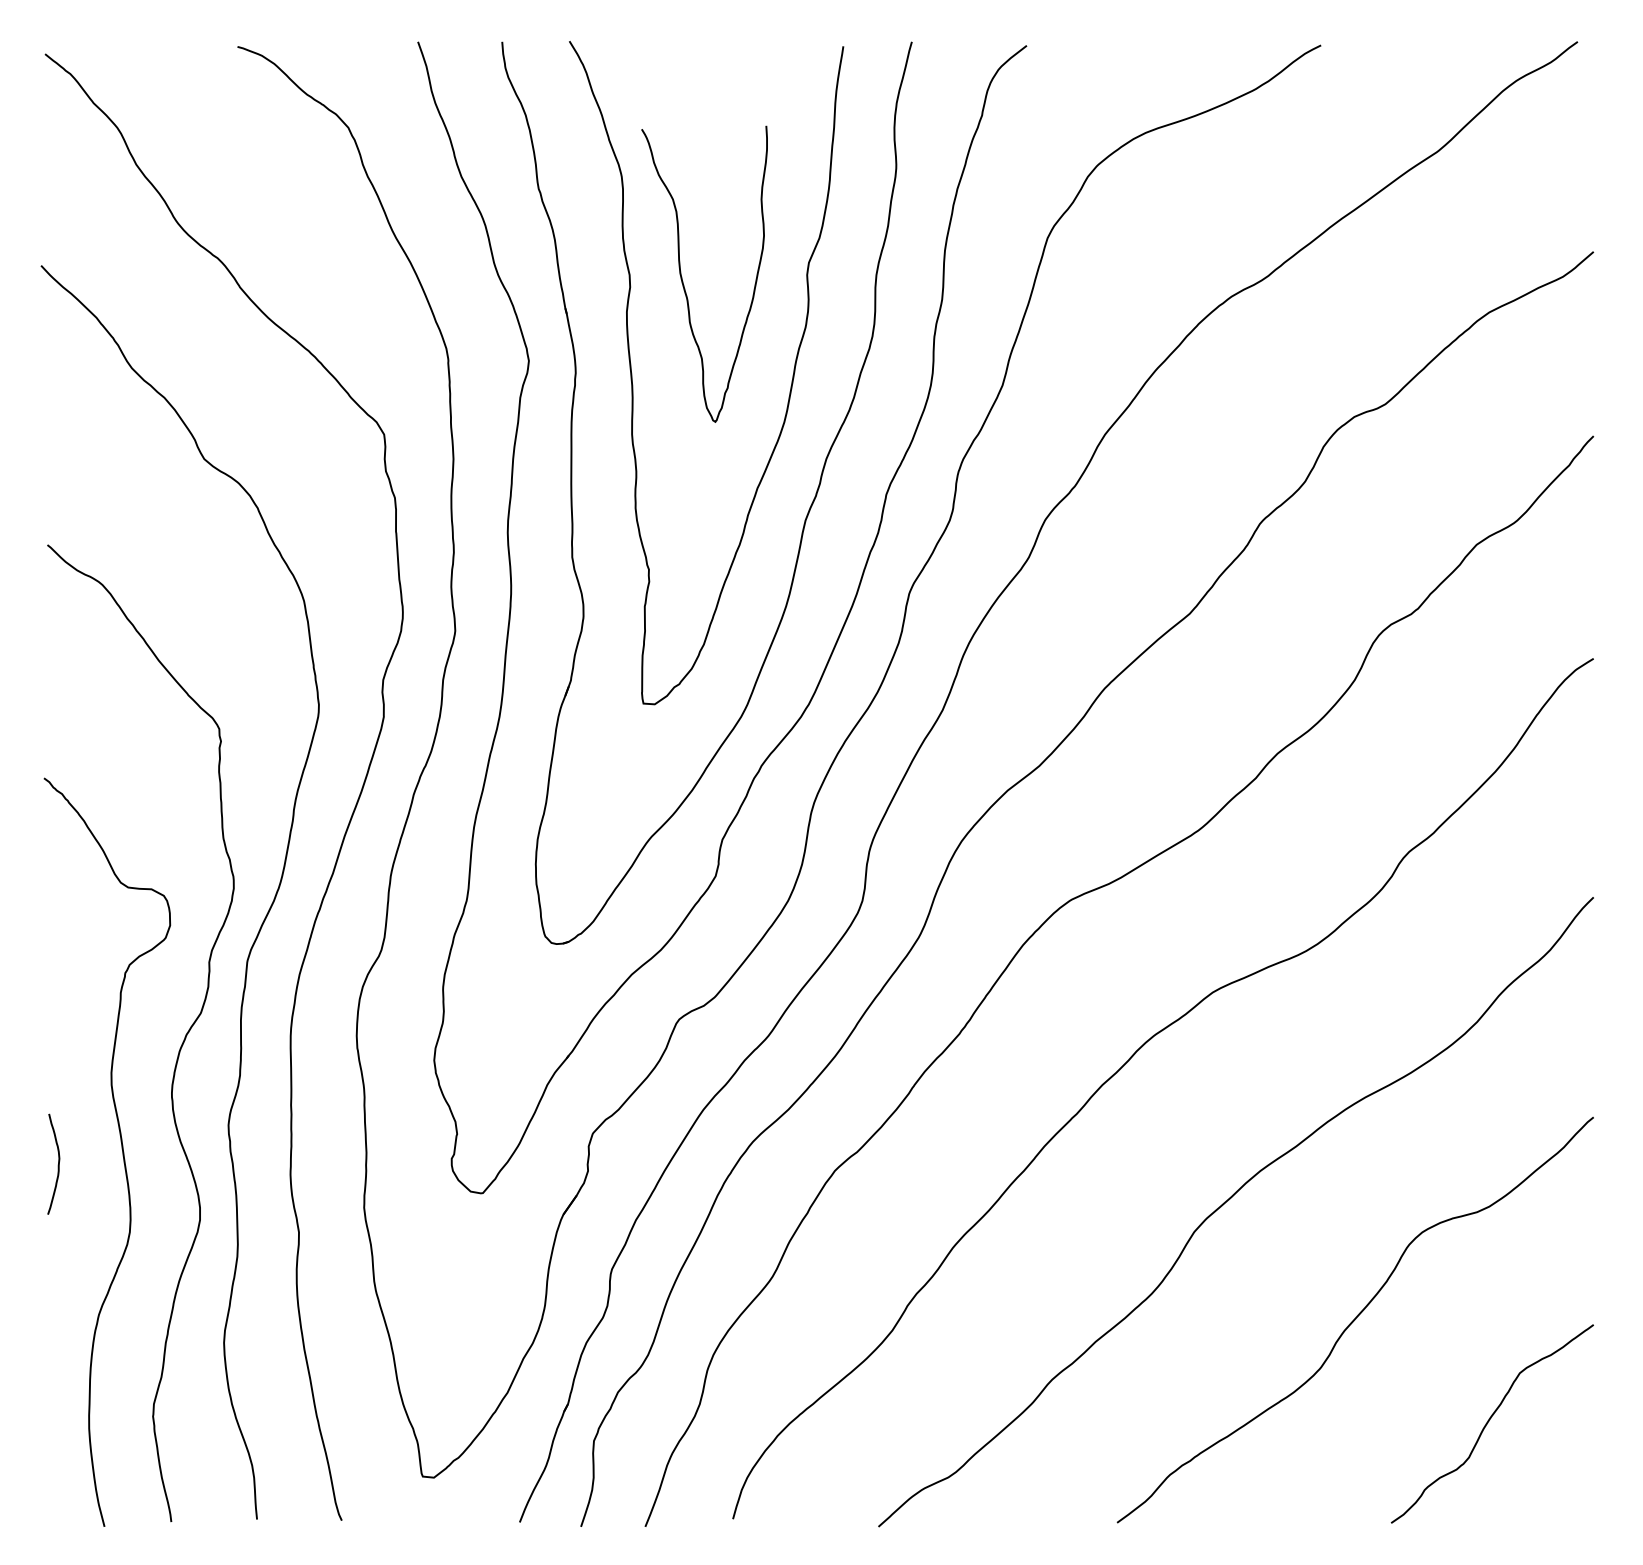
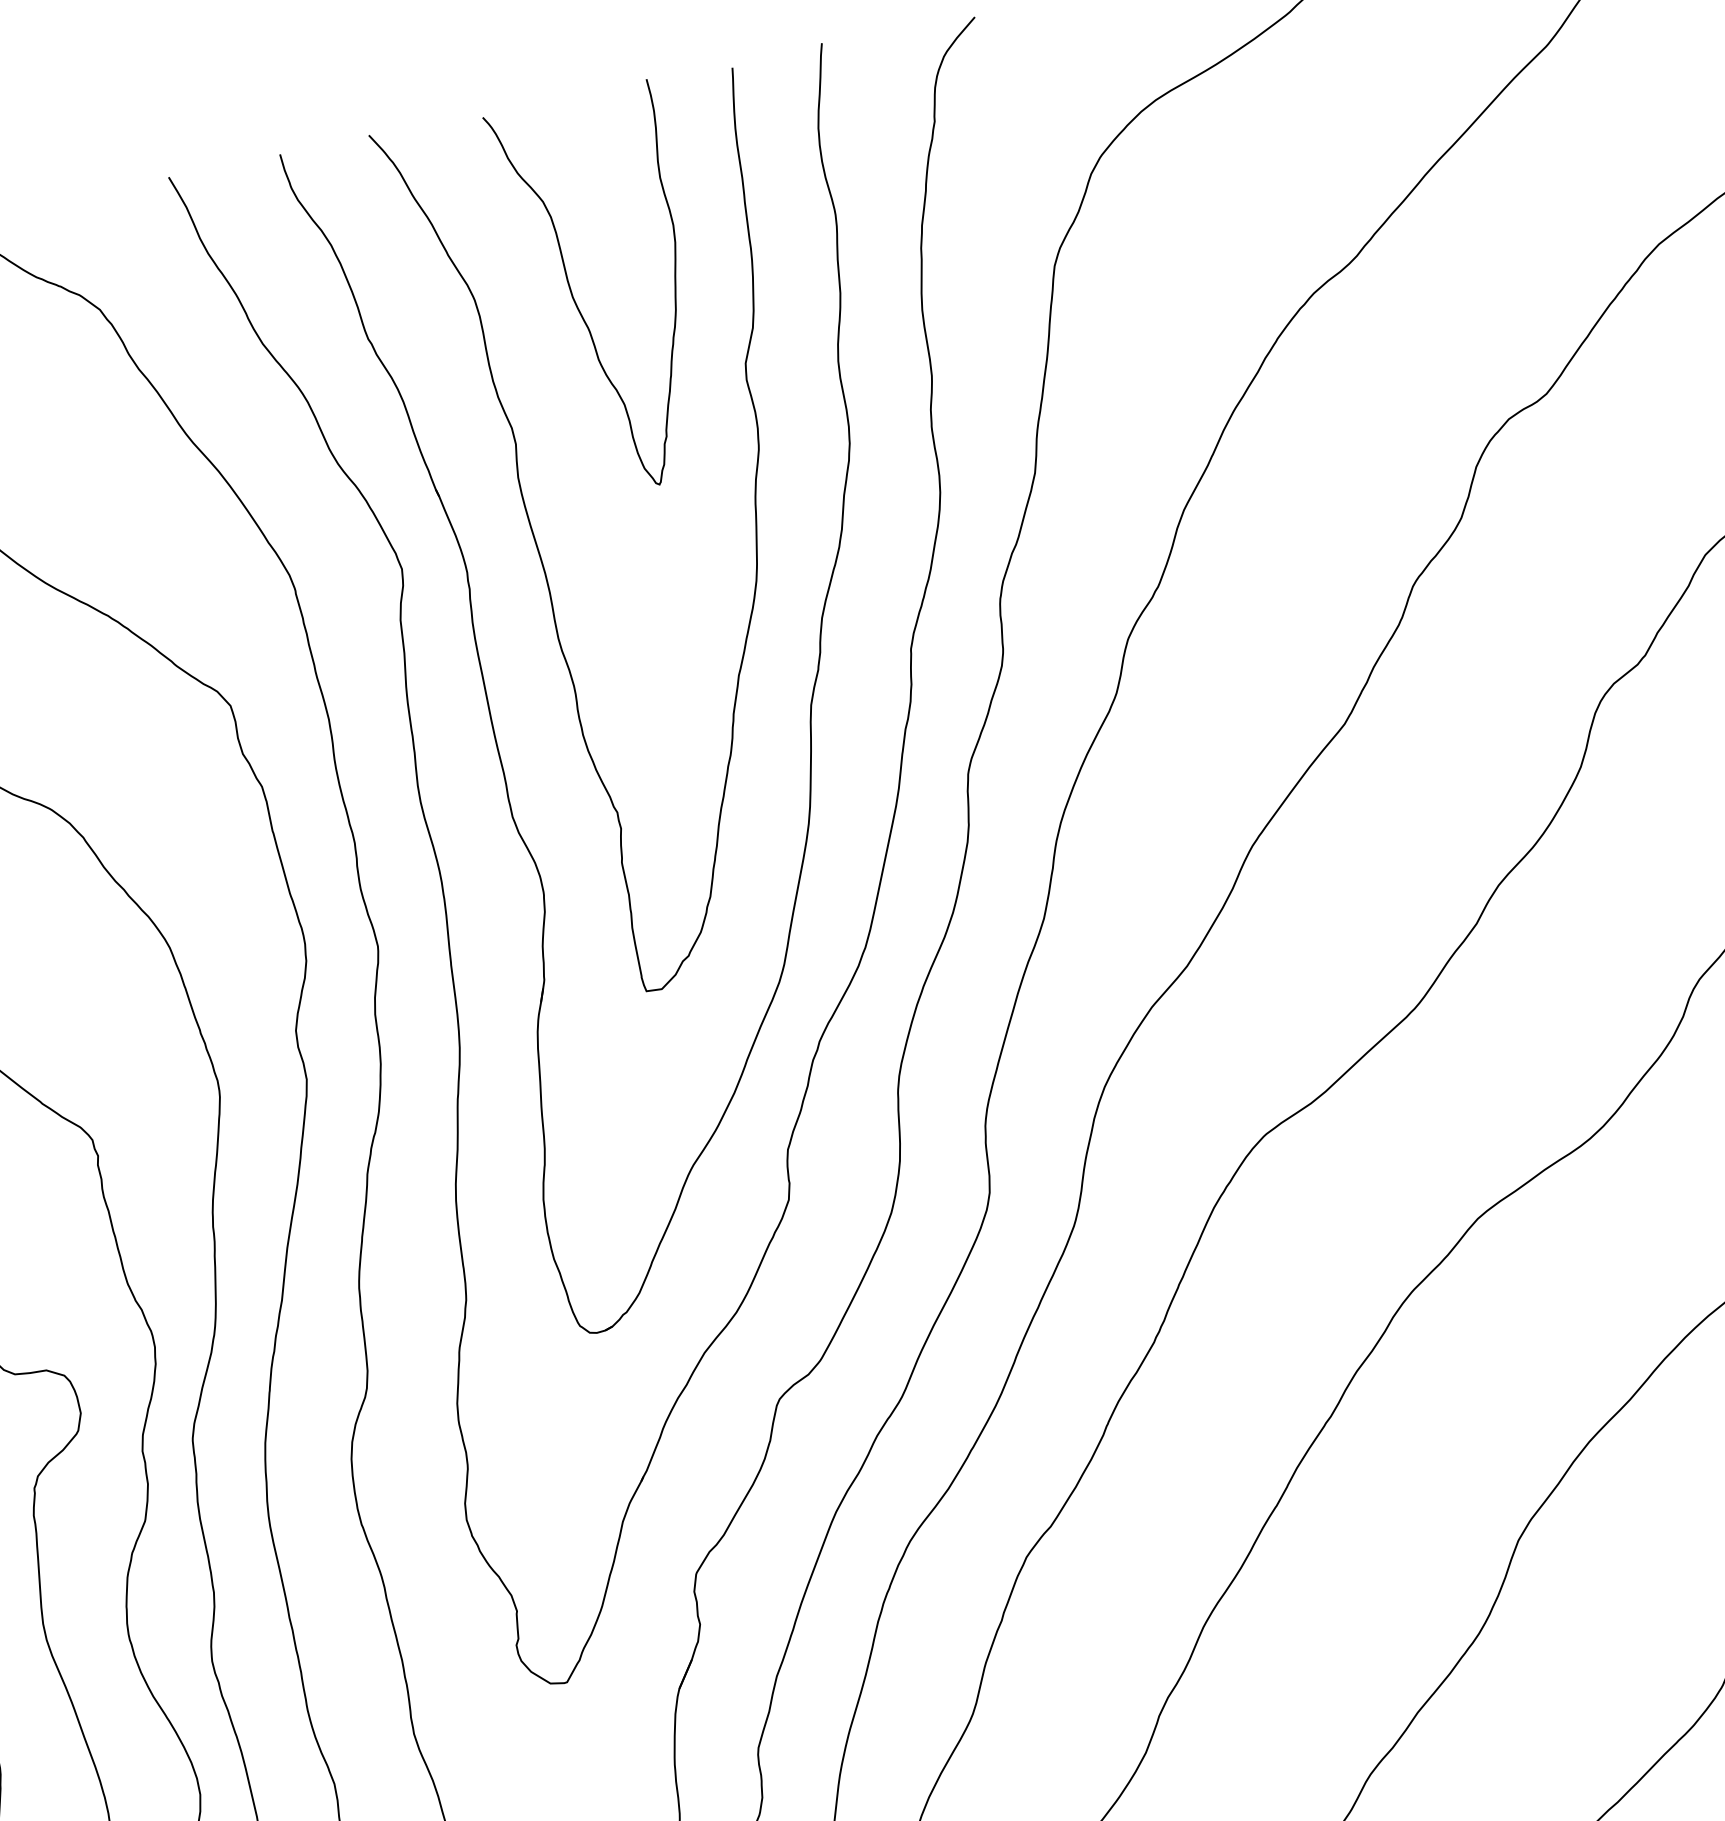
curve: (682, 277) -> (576, 302), moved

